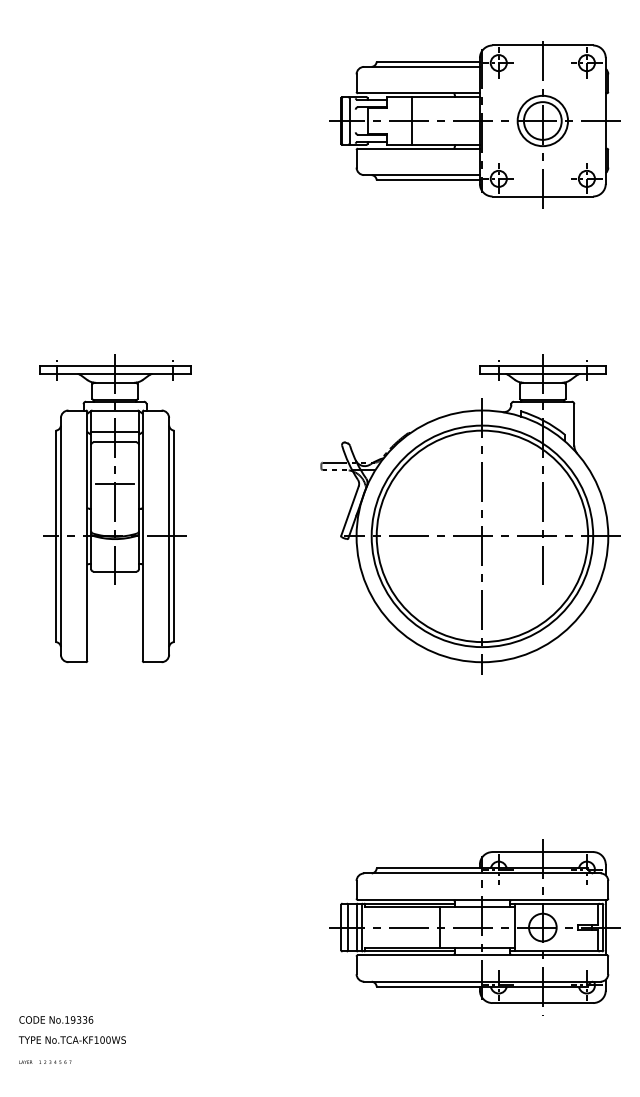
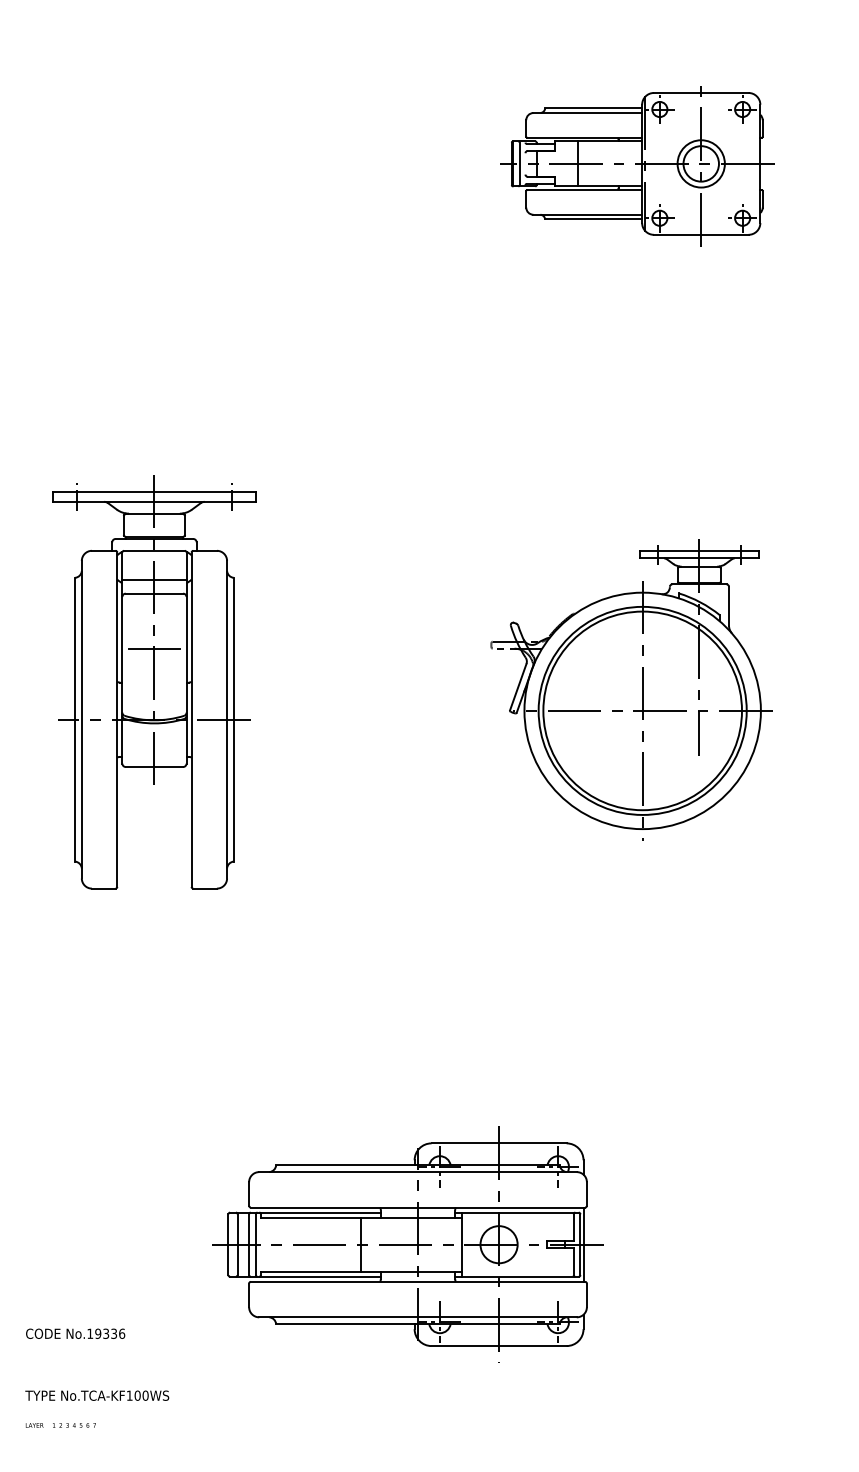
part: (474, 124) -> (636, 166), size x0.7
part: (470, 514) -> (631, 690), size x0.7
part: (474, 927) -> (407, 1244), moved
text: (56, 1019) -> (75, 1333), moved

